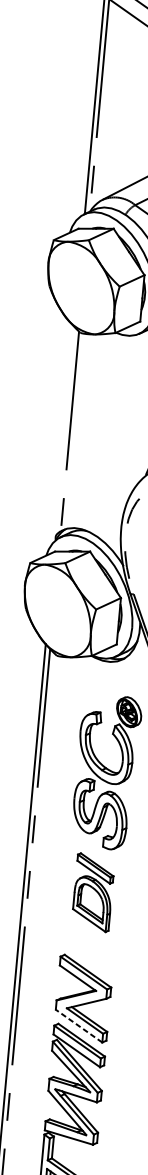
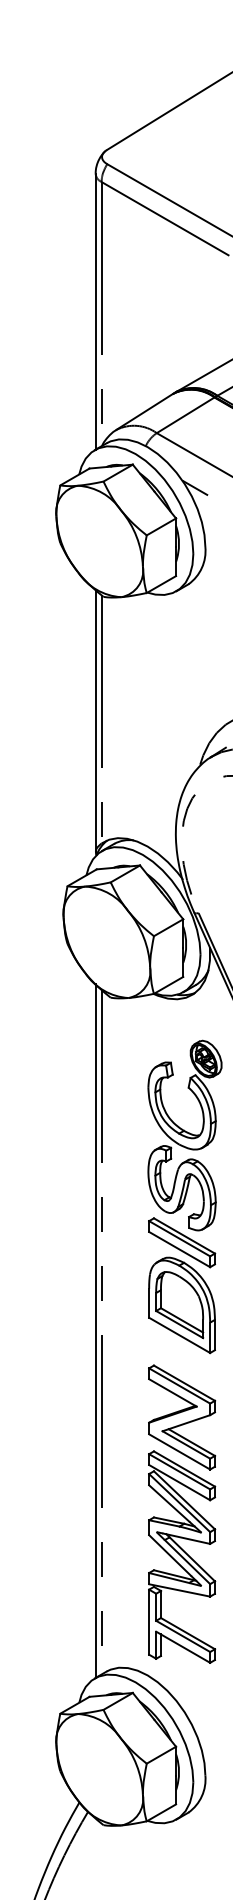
line: (64, 432) -> (95, 721), added
part: (93, 892) -> (182, 1285), size x1.43
line: (78, 1025) -> (179, 1451), dashed -> solid

